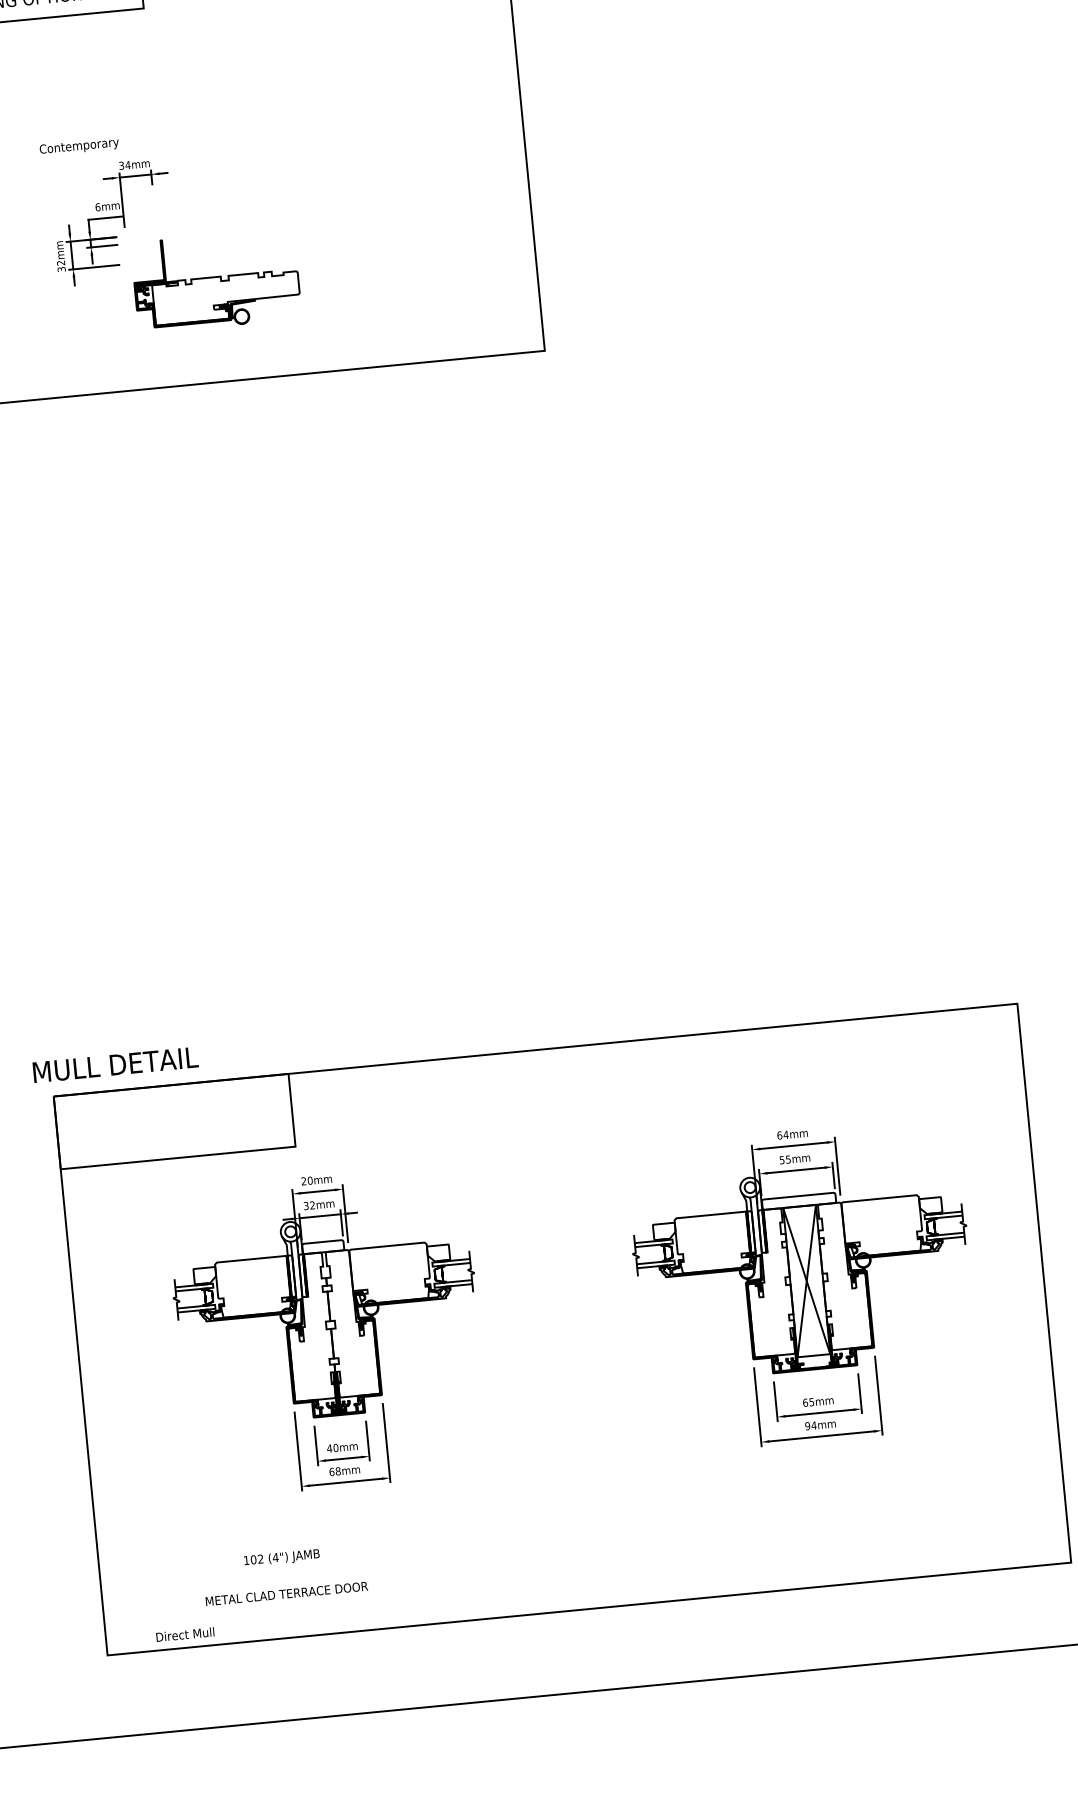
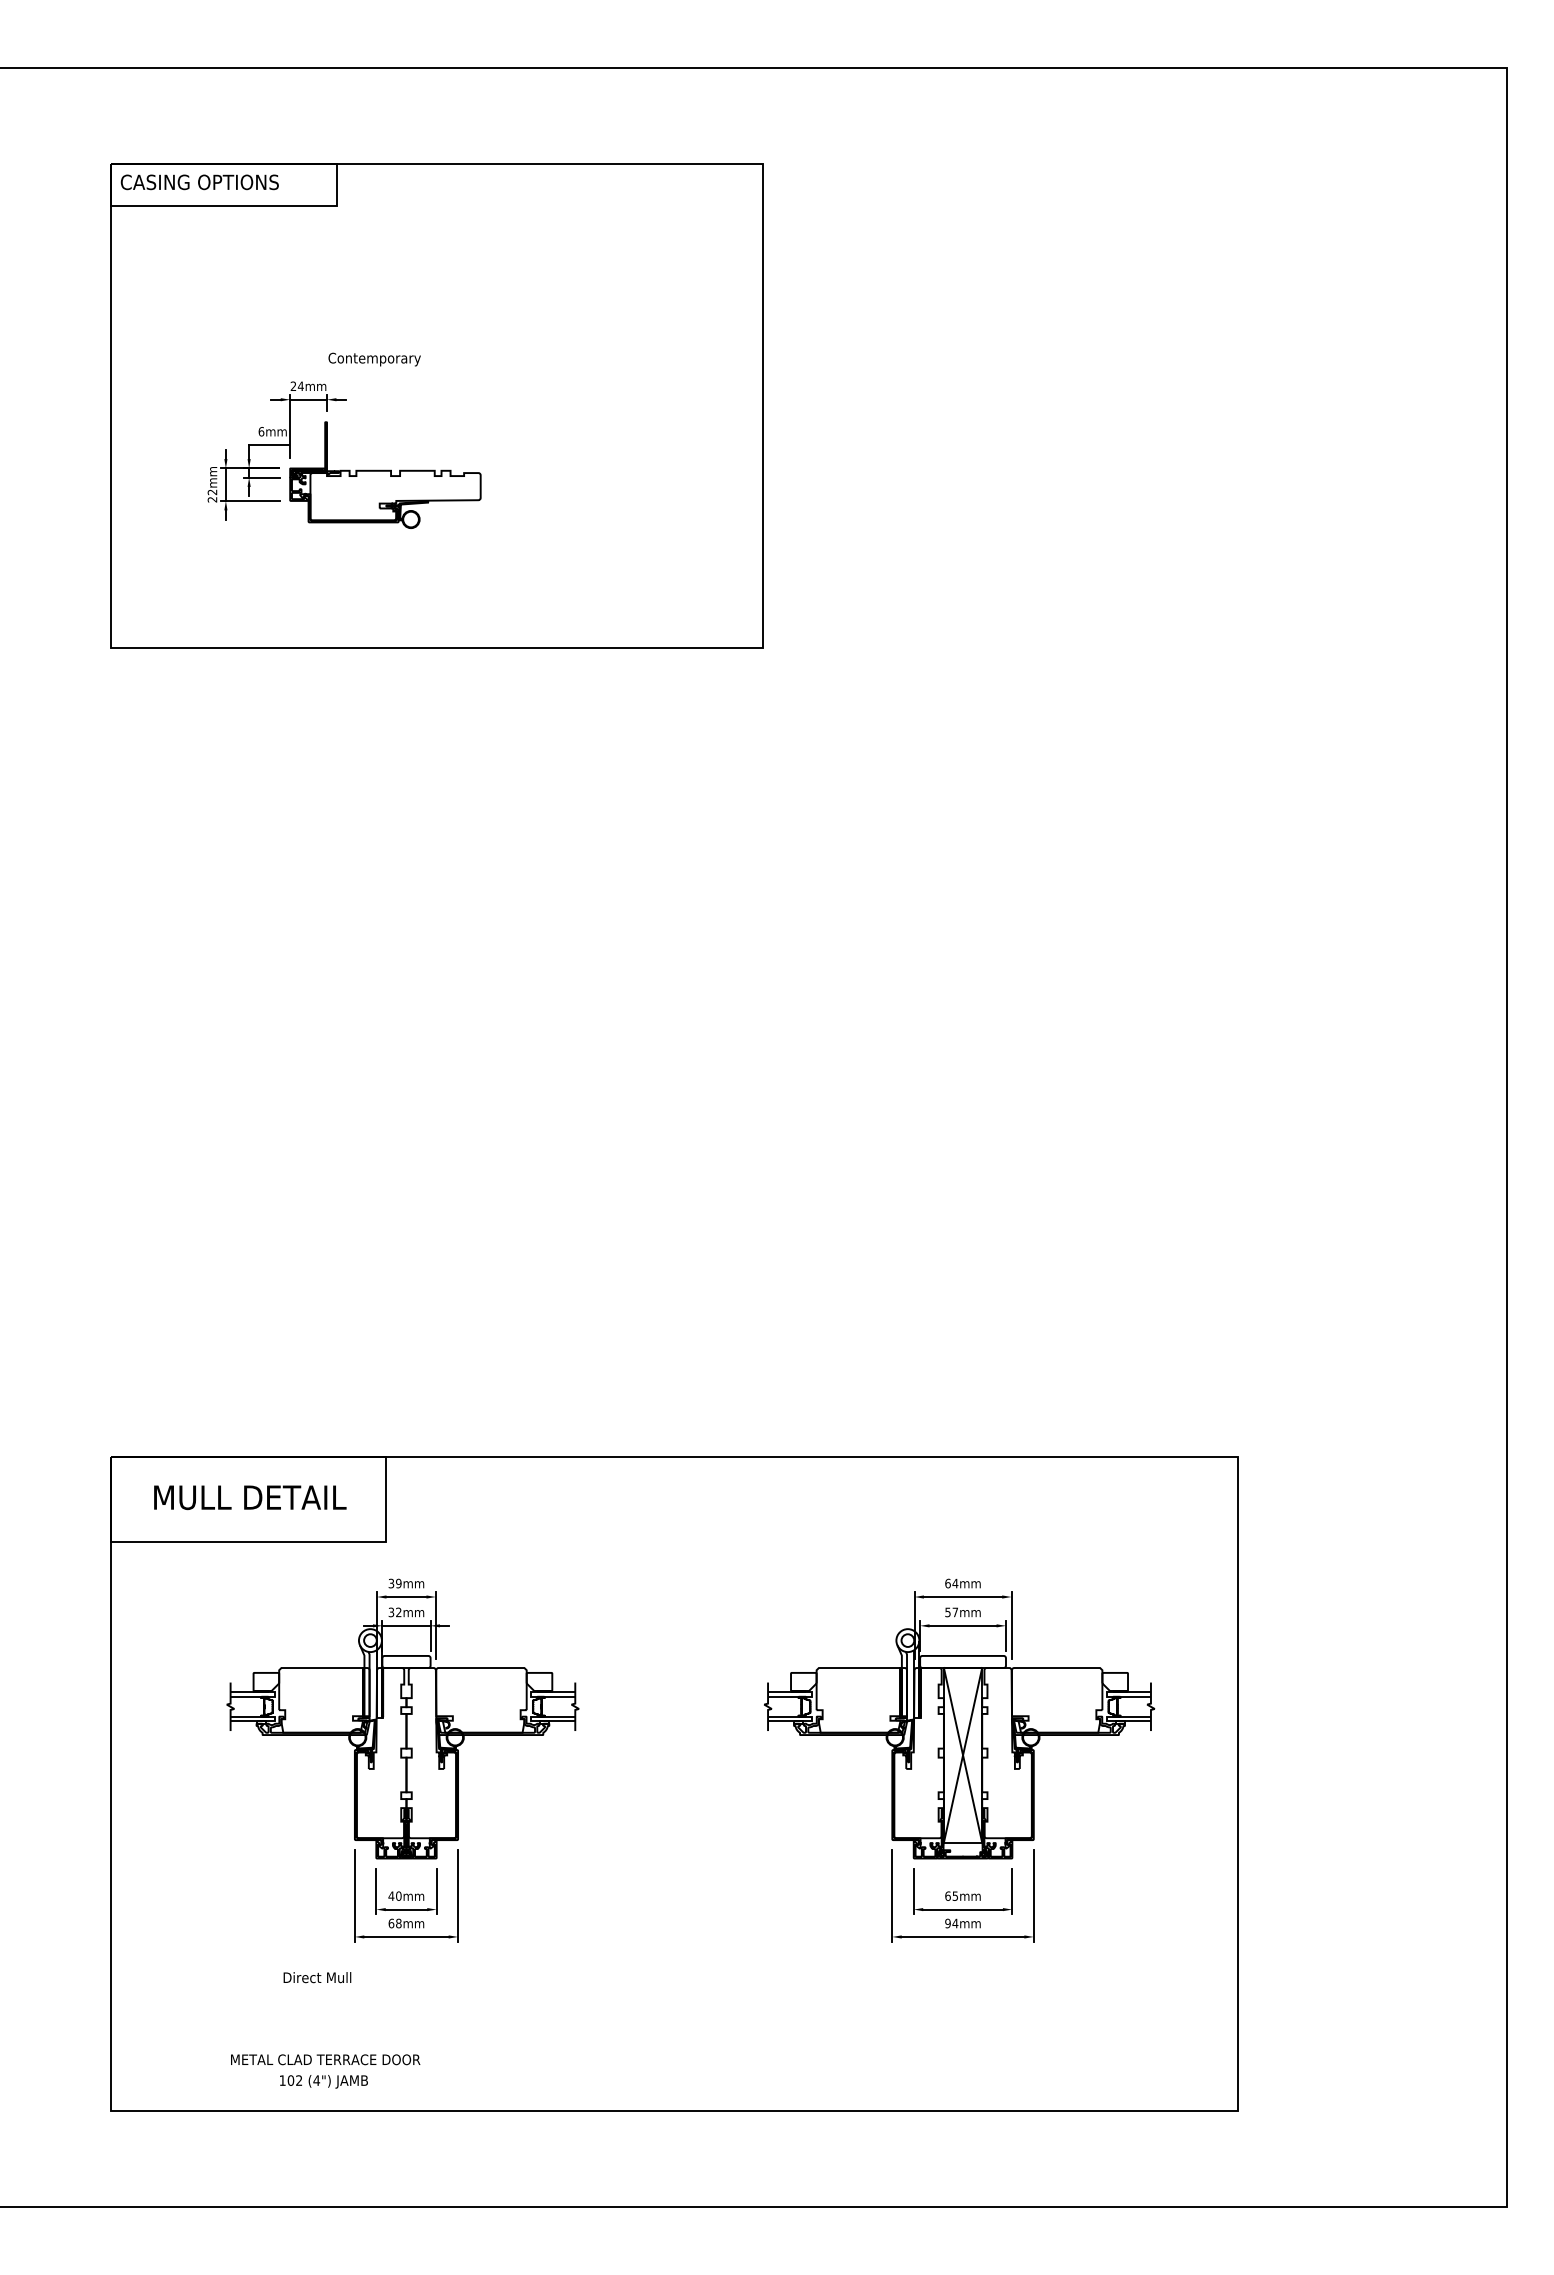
text: (79, 146) -> (374, 359), moved
text: (121, 165) -> (293, 386), 34mm -> 24mm
text: (61, 269) -> (212, 499), 32mm -> 22mm
part: (216, 280) -> (385, 474), moved
text: (115, 1064) -> (250, 1497), moved
text: (787, 1159) -> (954, 1612), 55mm -> 57mm
text: (306, 1181) -> (394, 1583), 20mm -> 39mm
text: (281, 1557) -> (323, 2081), moved
text: (185, 1634) -> (317, 1977), moved

